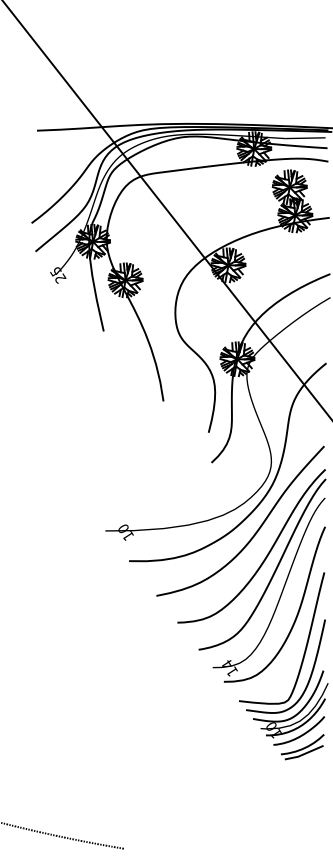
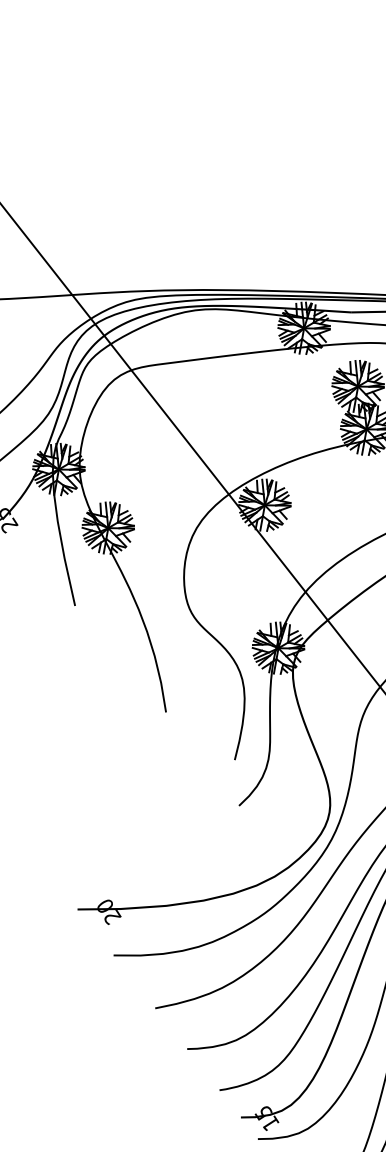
text: (128, 537) -> (112, 919), 10 -> 20
text: (227, 664) -> (263, 1112), 14 -> 15

